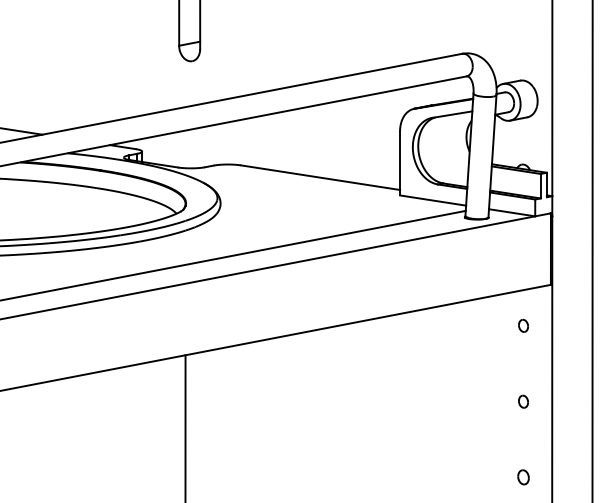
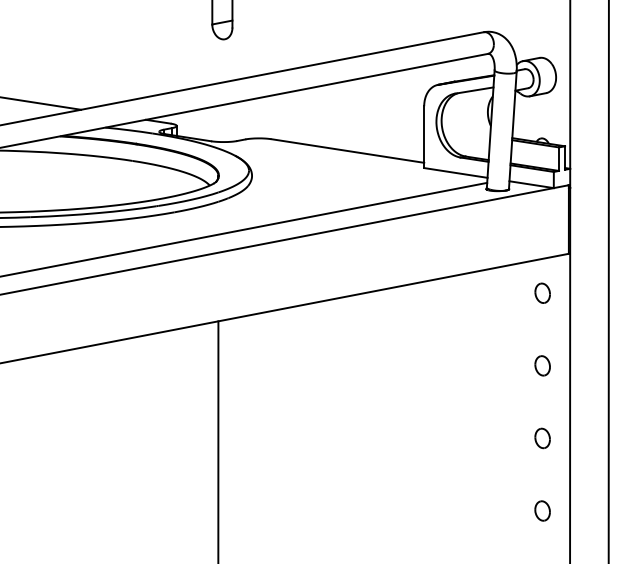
part: (523, 325) -> (542, 292), size x1.67
part: (523, 401) -> (542, 365), size x1.67
part: (523, 477) -> (542, 438), size x1.43

